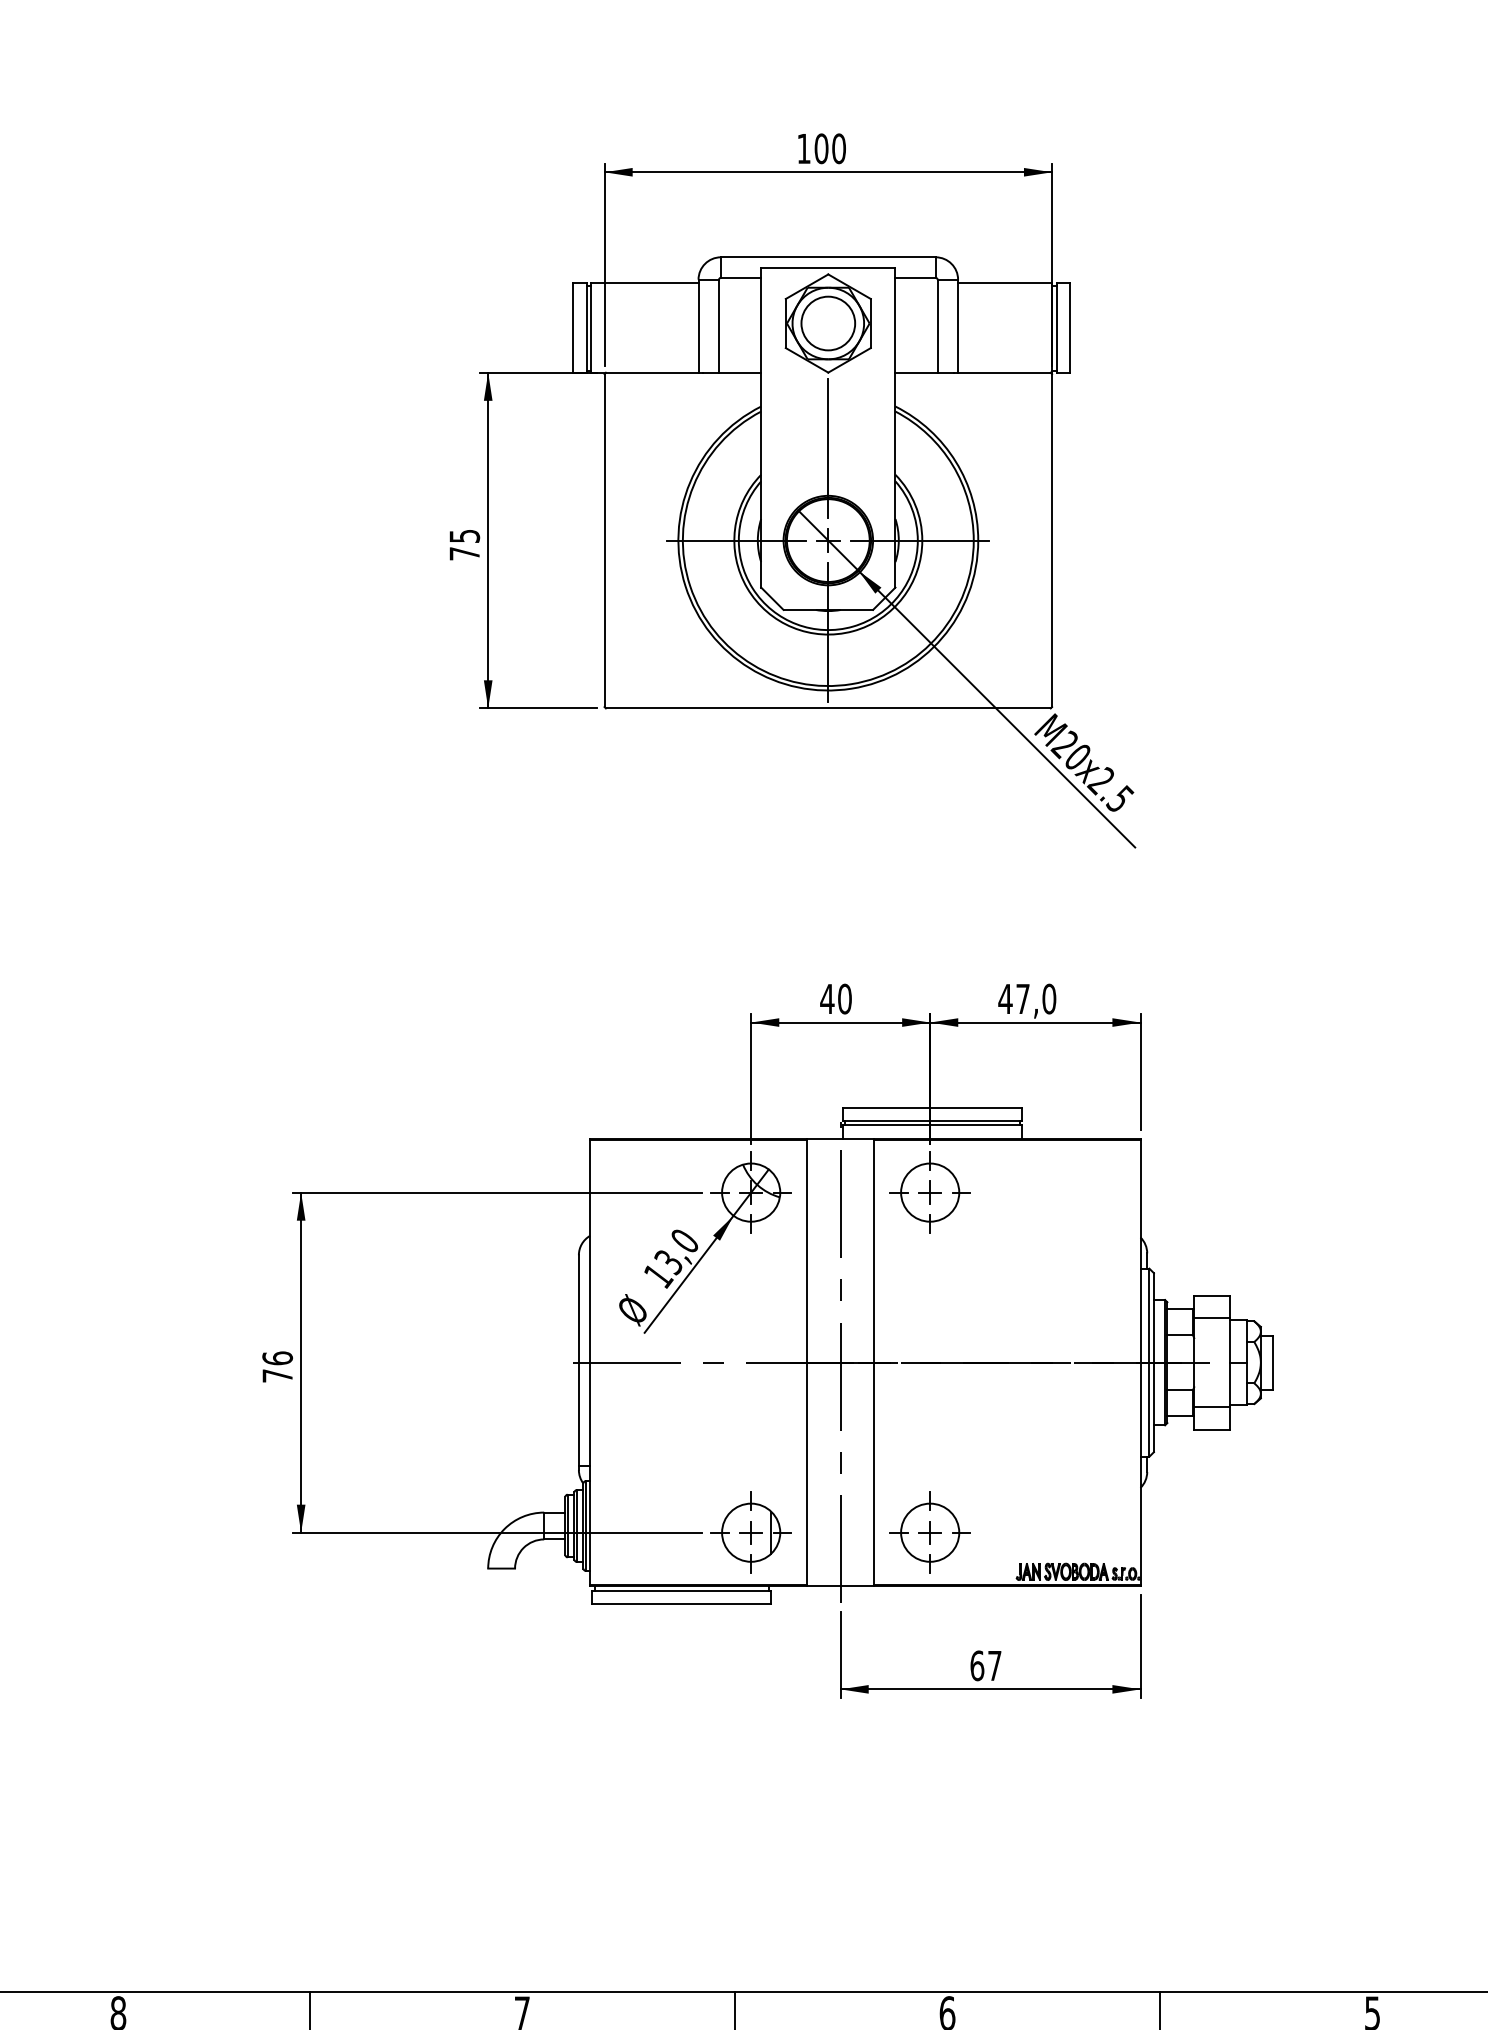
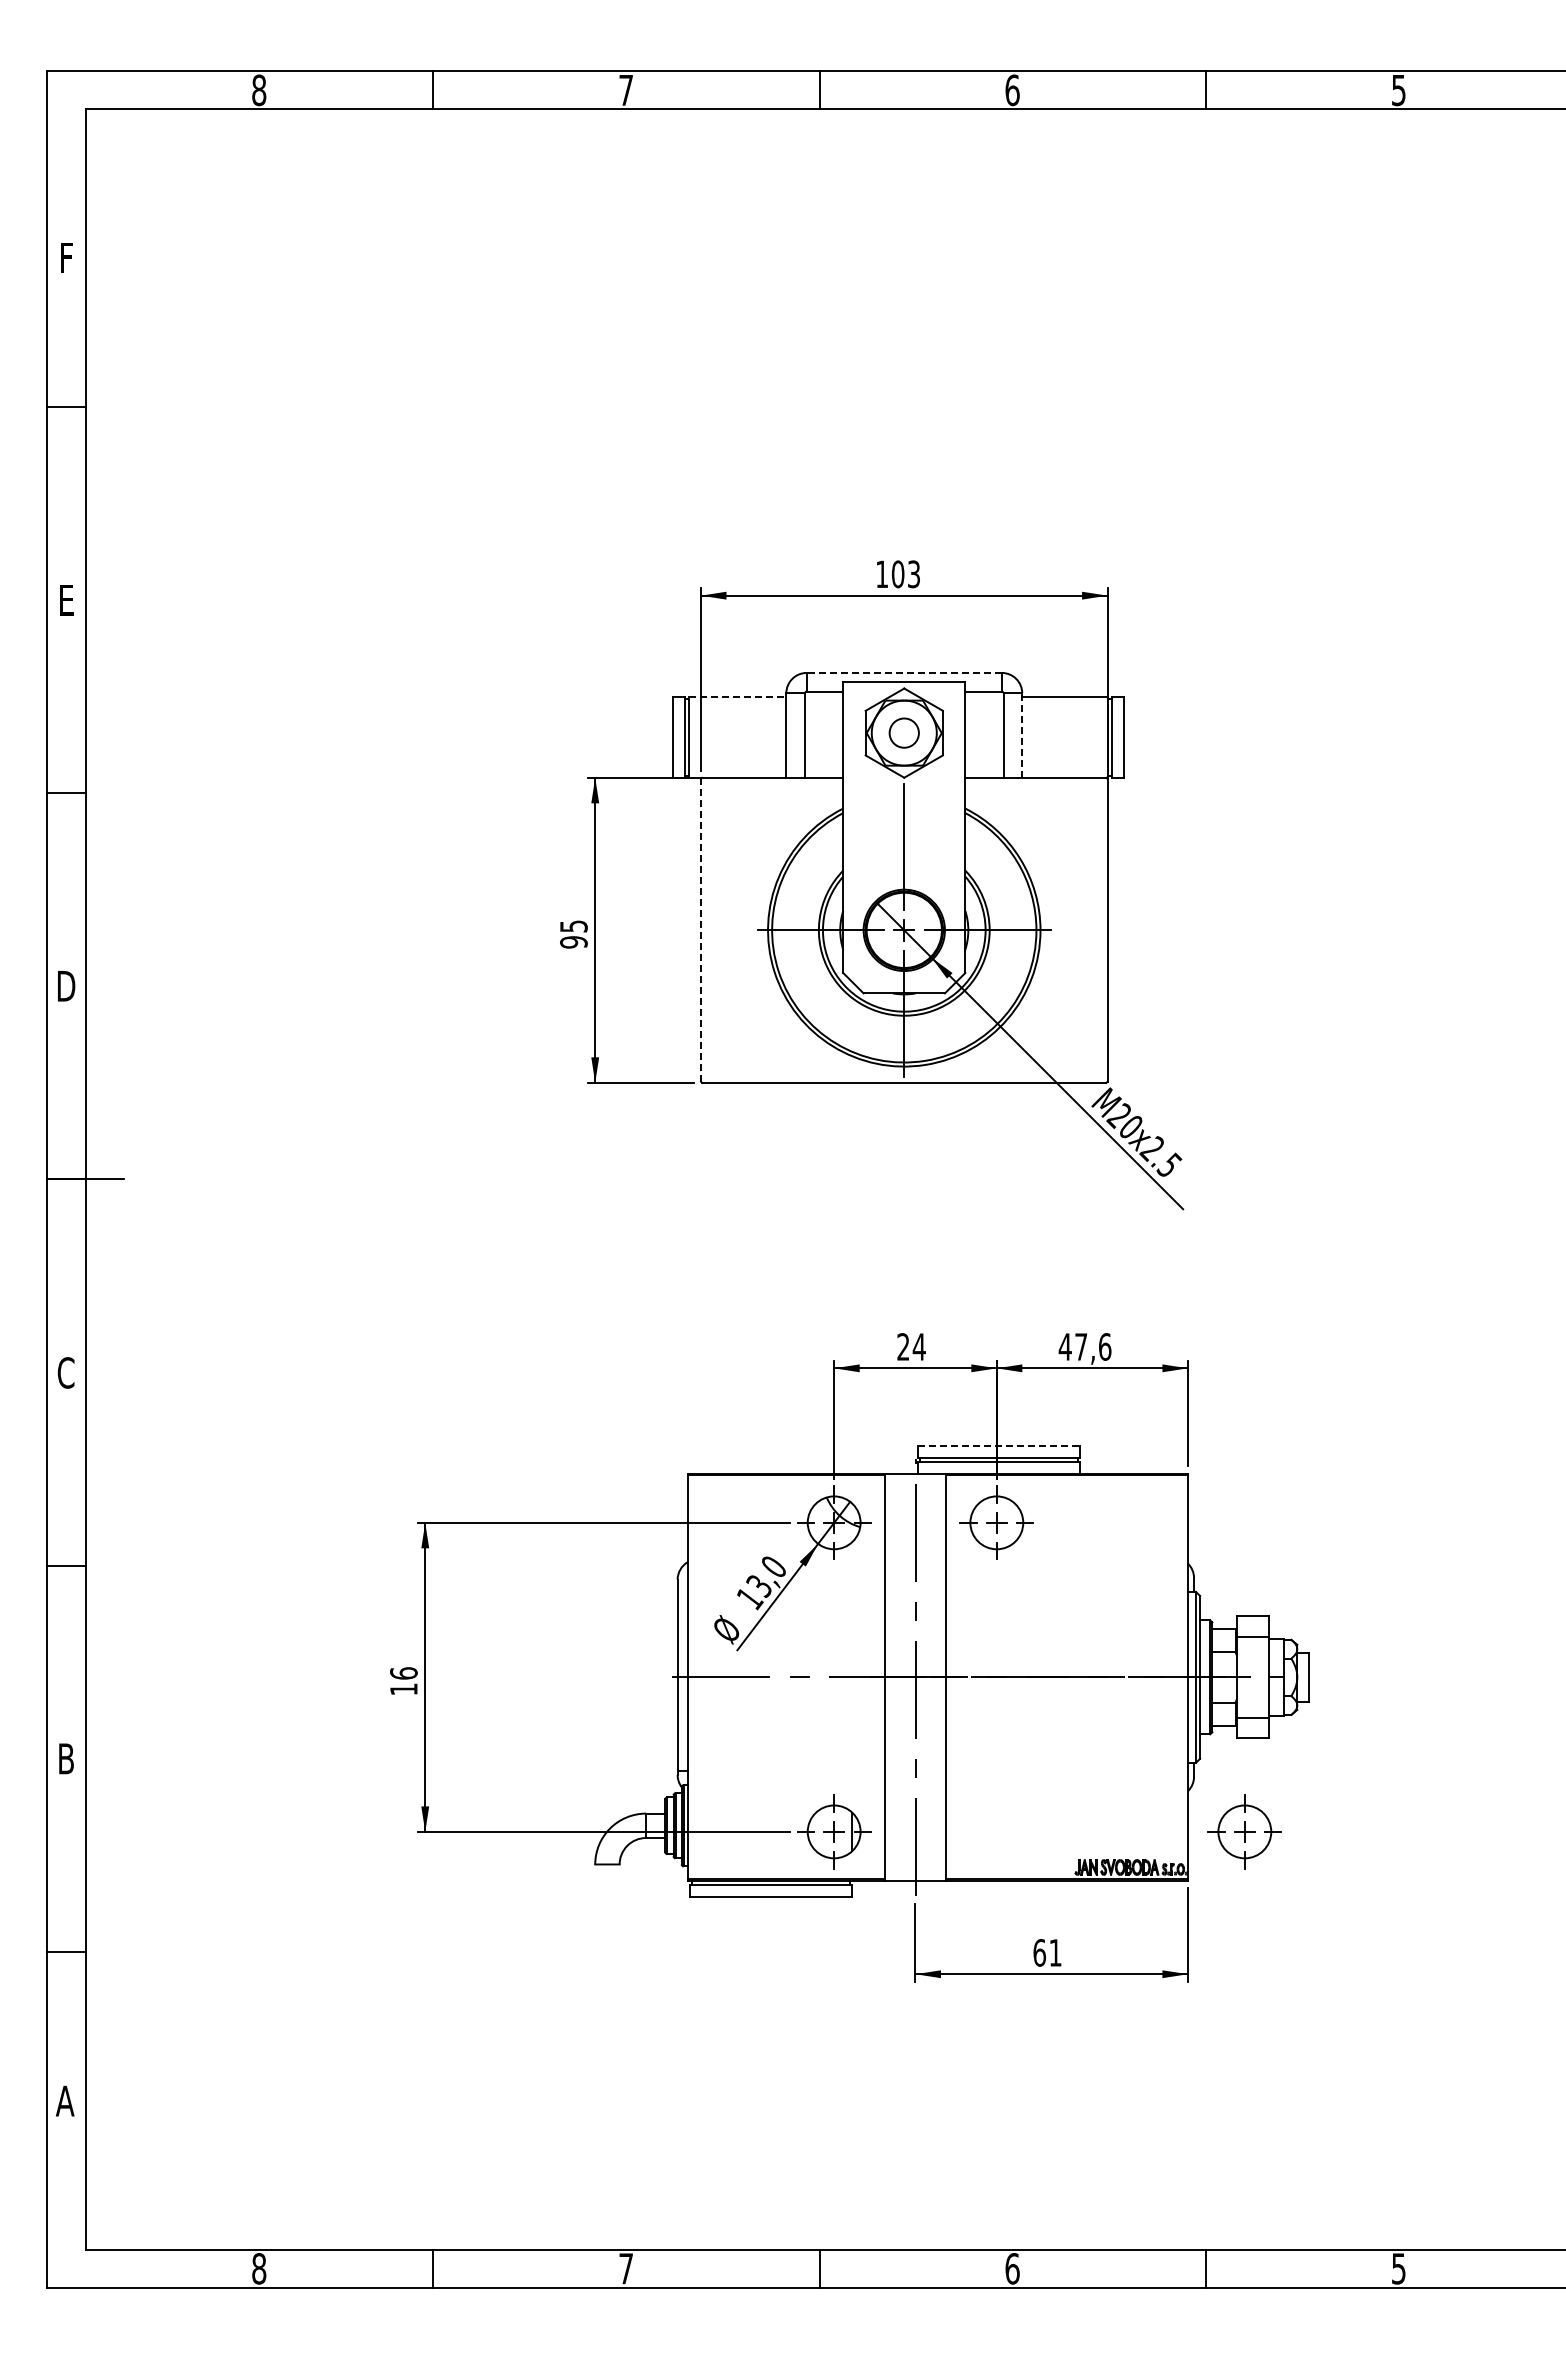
text: (838, 148) -> (913, 574), 100 -> 103
line: (828, 256) -> (904, 672), solid -> dashed
line: (644, 283) -> (737, 696), solid -> dashed
circle: (827, 322) -> (903, 732), size x0.6
line: (958, 326) -> (1022, 735), solid -> dashed
line: (604, 539) -> (700, 929), solid -> dashed
text: (464, 553) -> (573, 942), 75 -> 95
text: (835, 998) -> (910, 1346), 40 -> 24
text: (1048, 998) -> (1104, 1346), 47,0 -> 47,6
line: (933, 1107) -> (999, 1445), solid -> dashed
text: (277, 1376) -> (403, 1689), 76 -> 16
part: (929, 1532) -> (1244, 1831), moved
text: (994, 1665) -> (1055, 1952), 67 -> 61

